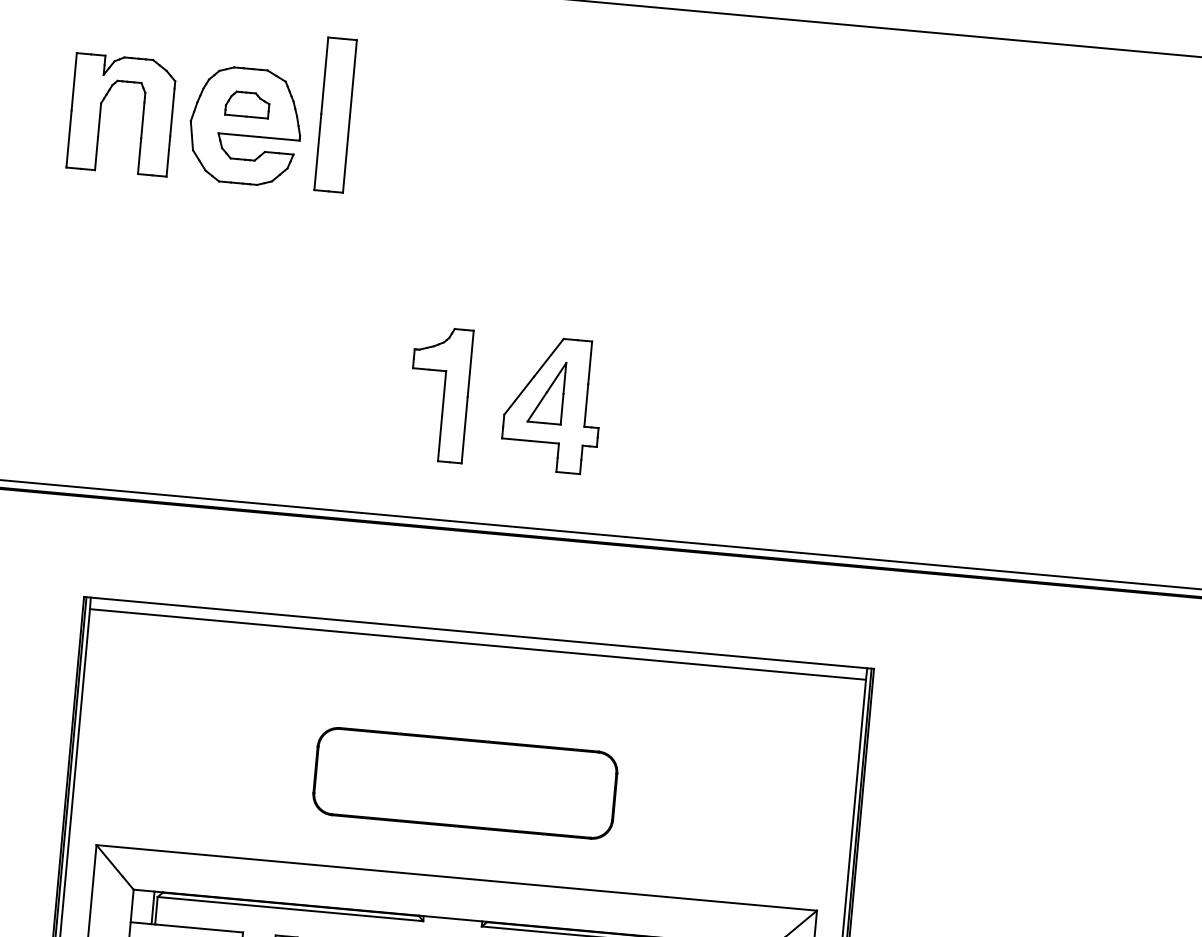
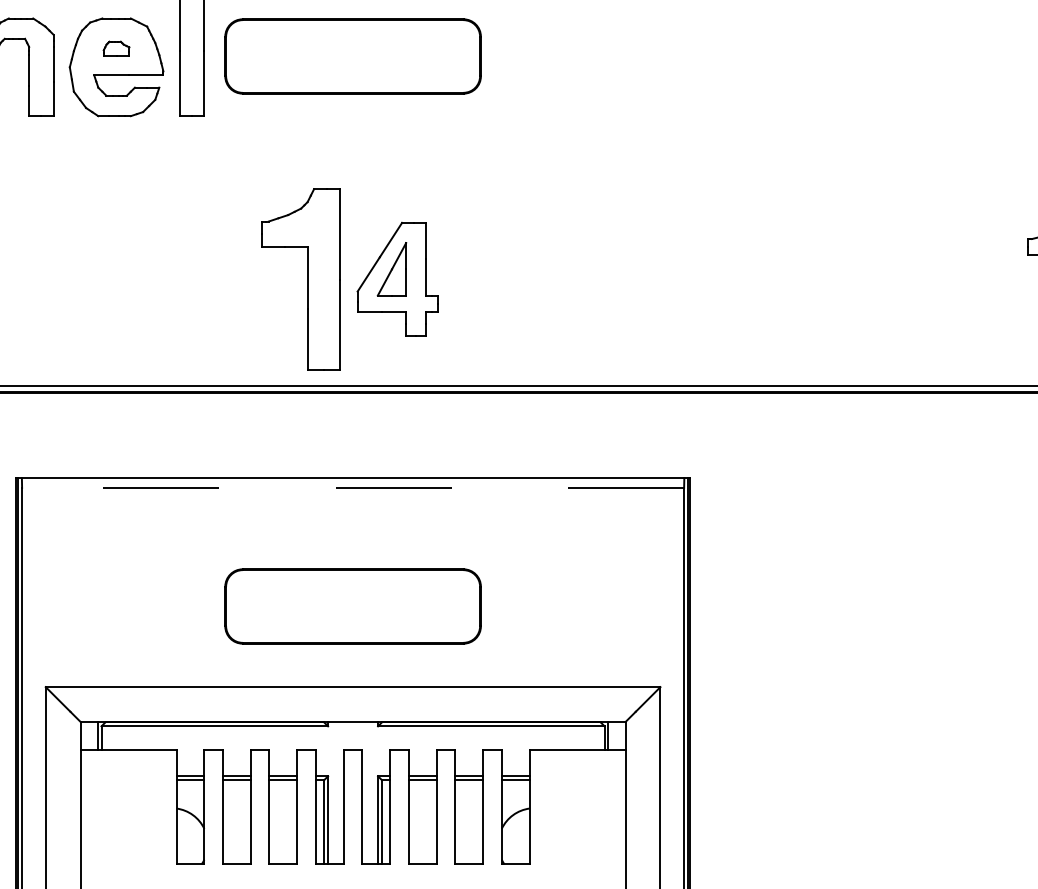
part: (247, 104) -> (116, 48), size x0.7
part: (523, 138) -> (352, 56), added
part: (438, 393) -> (300, 278), size x1.6
line: (477, 643) -> (352, 487), solid -> dashed

